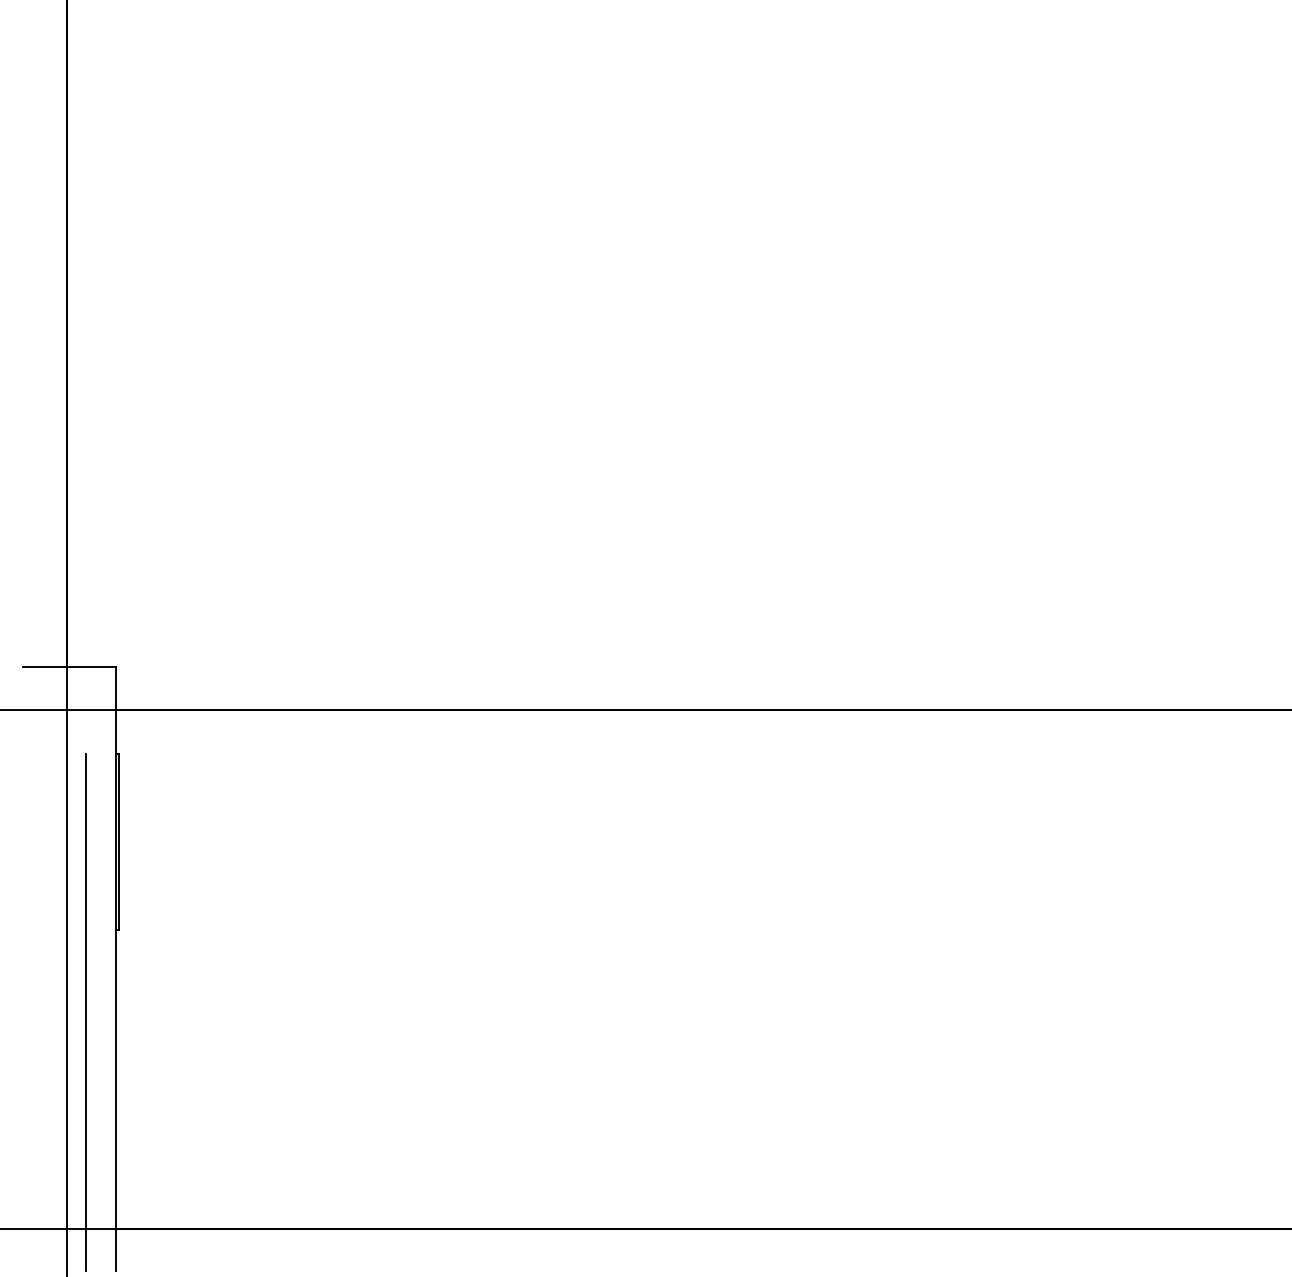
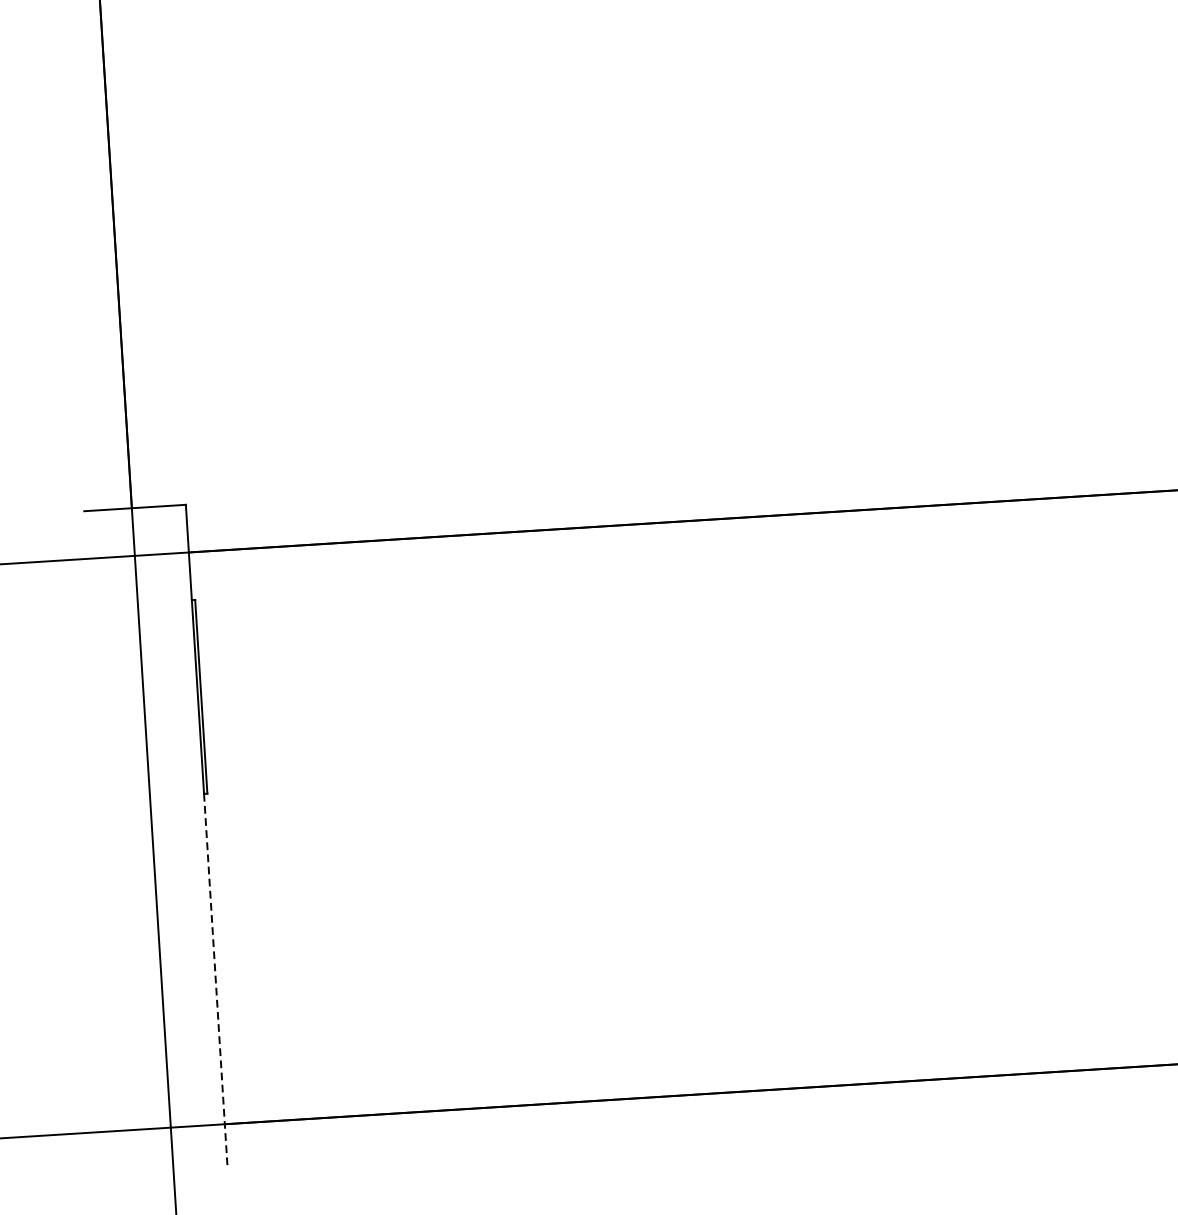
line: (86, 1011) -> (177, 886), removed
line: (115, 1100) -> (215, 982), solid -> dashed

